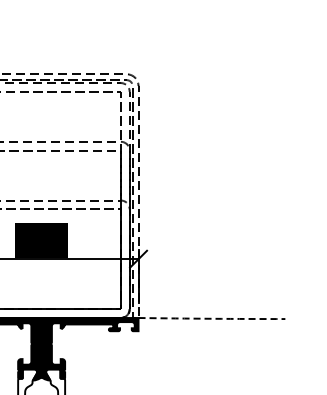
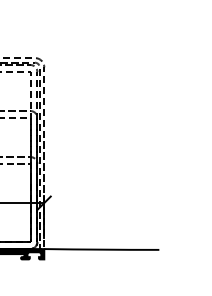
arc: (211, 318) -> (101, 249), dashed -> solid

